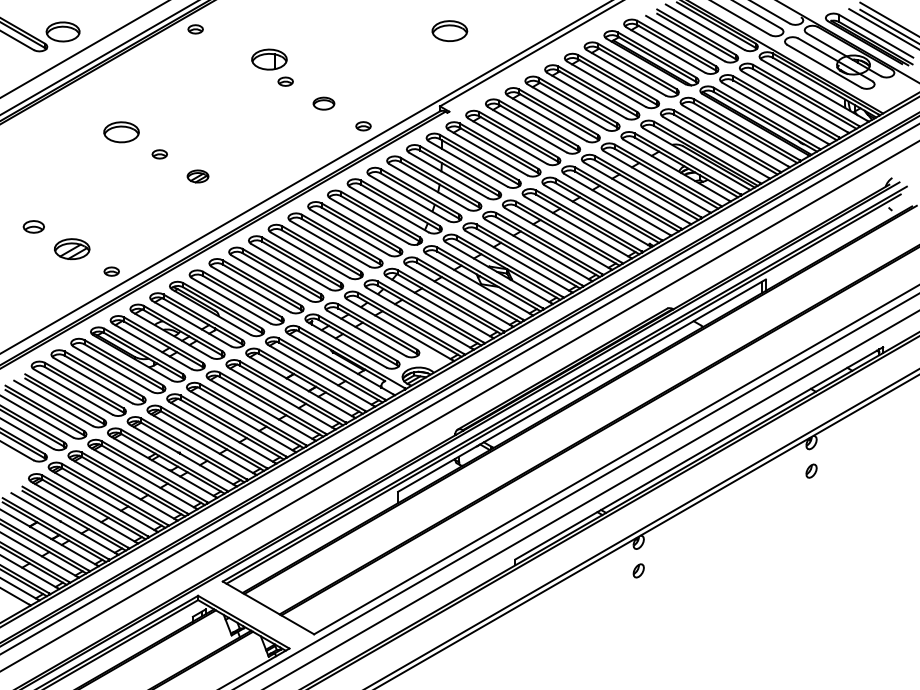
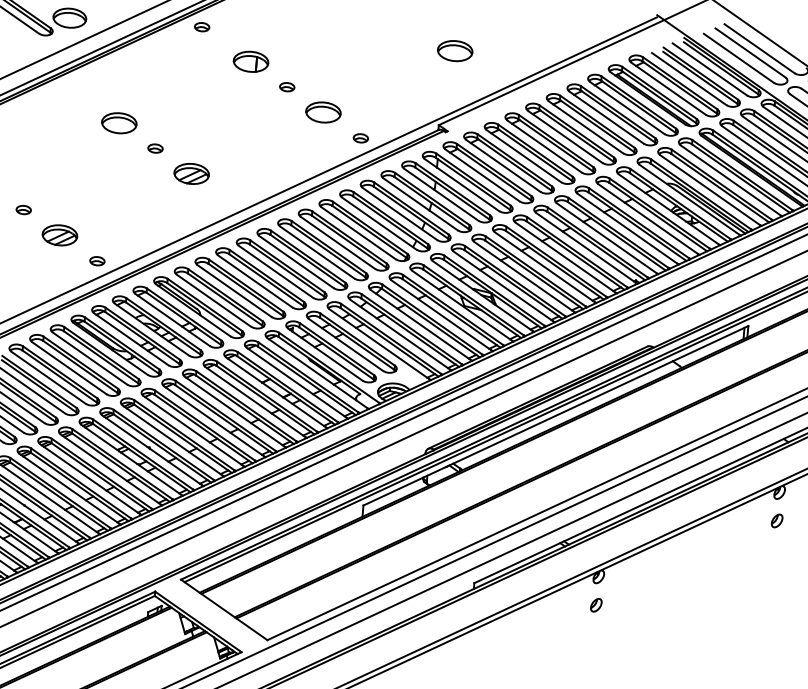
part: (269, 59) -> (251, 61), moved
part: (323, 103) -> (323, 112), size x1.67
part: (197, 176) -> (191, 173), size x1.67
part: (33, 227) -> (23, 210), size x0.71

